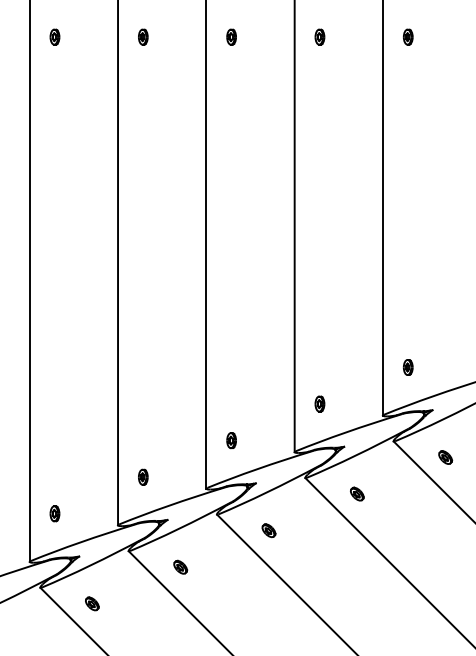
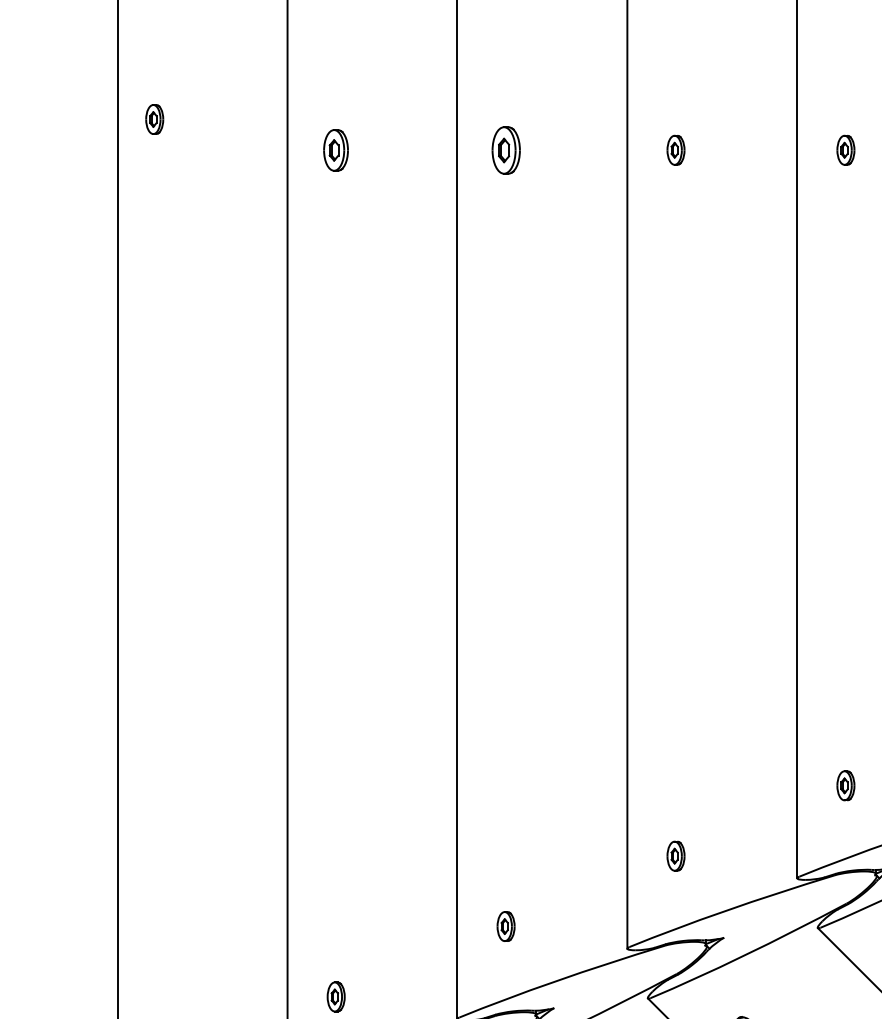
part: (54, 36) -> (153, 118), moved
part: (143, 36) -> (336, 149), size x1.4
part: (231, 36) -> (505, 149), size x1.6

